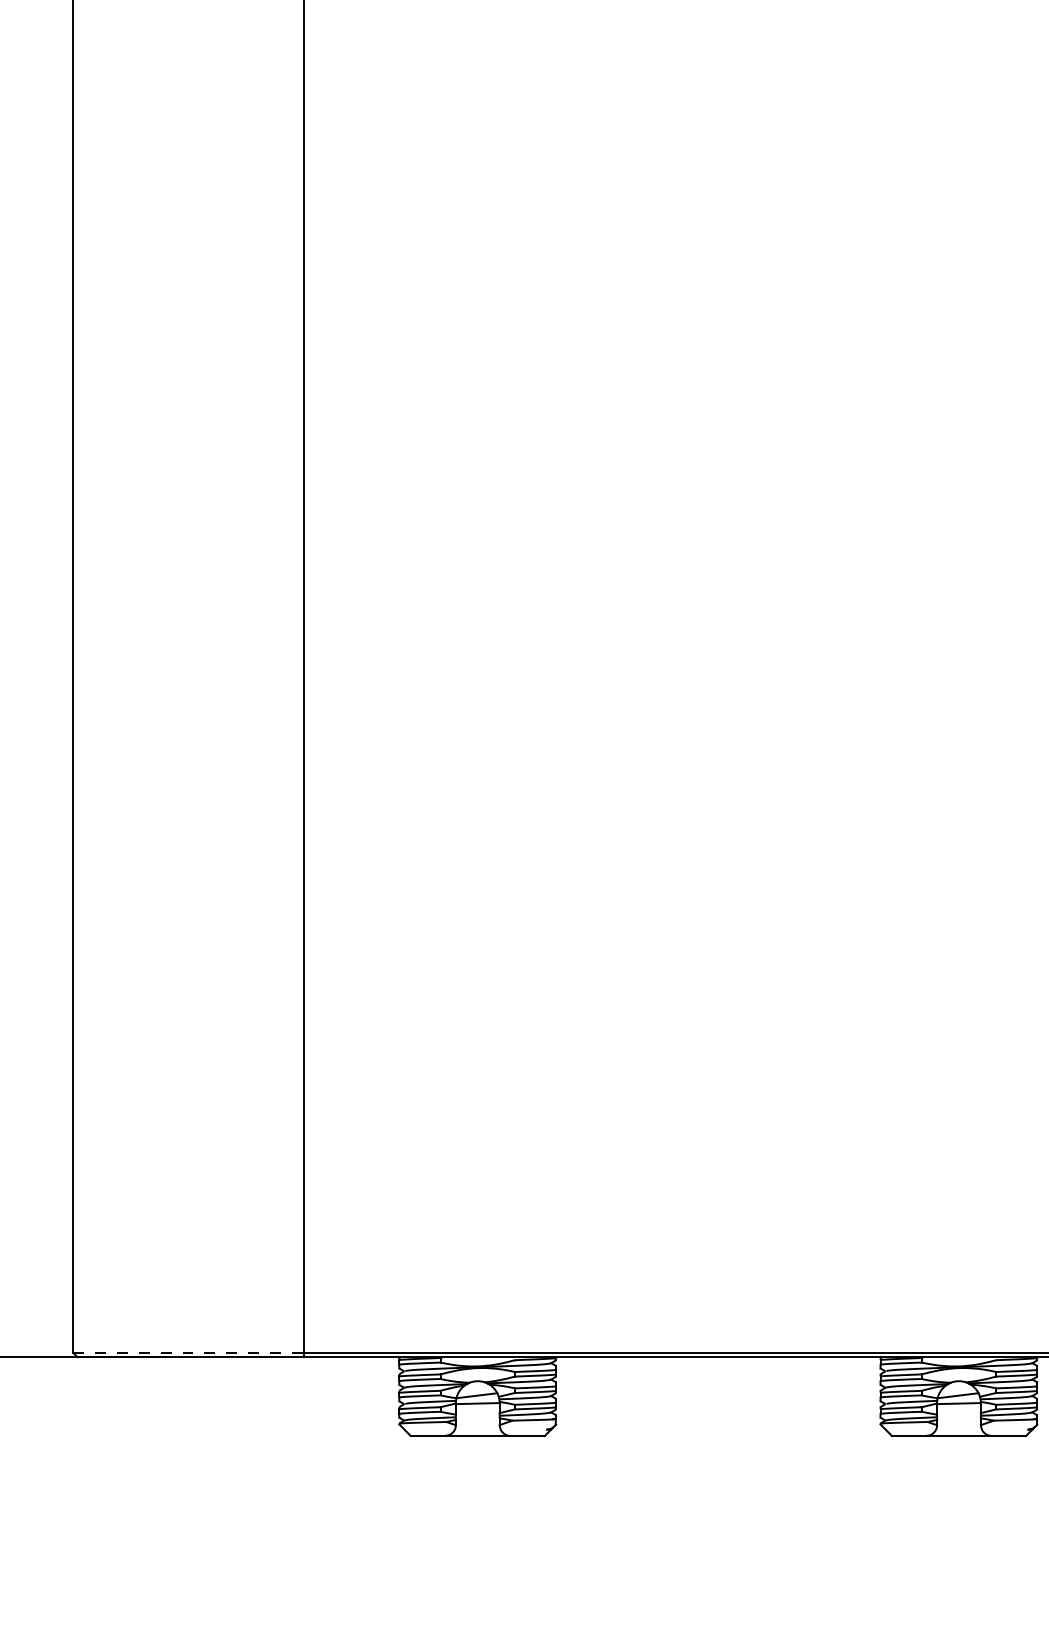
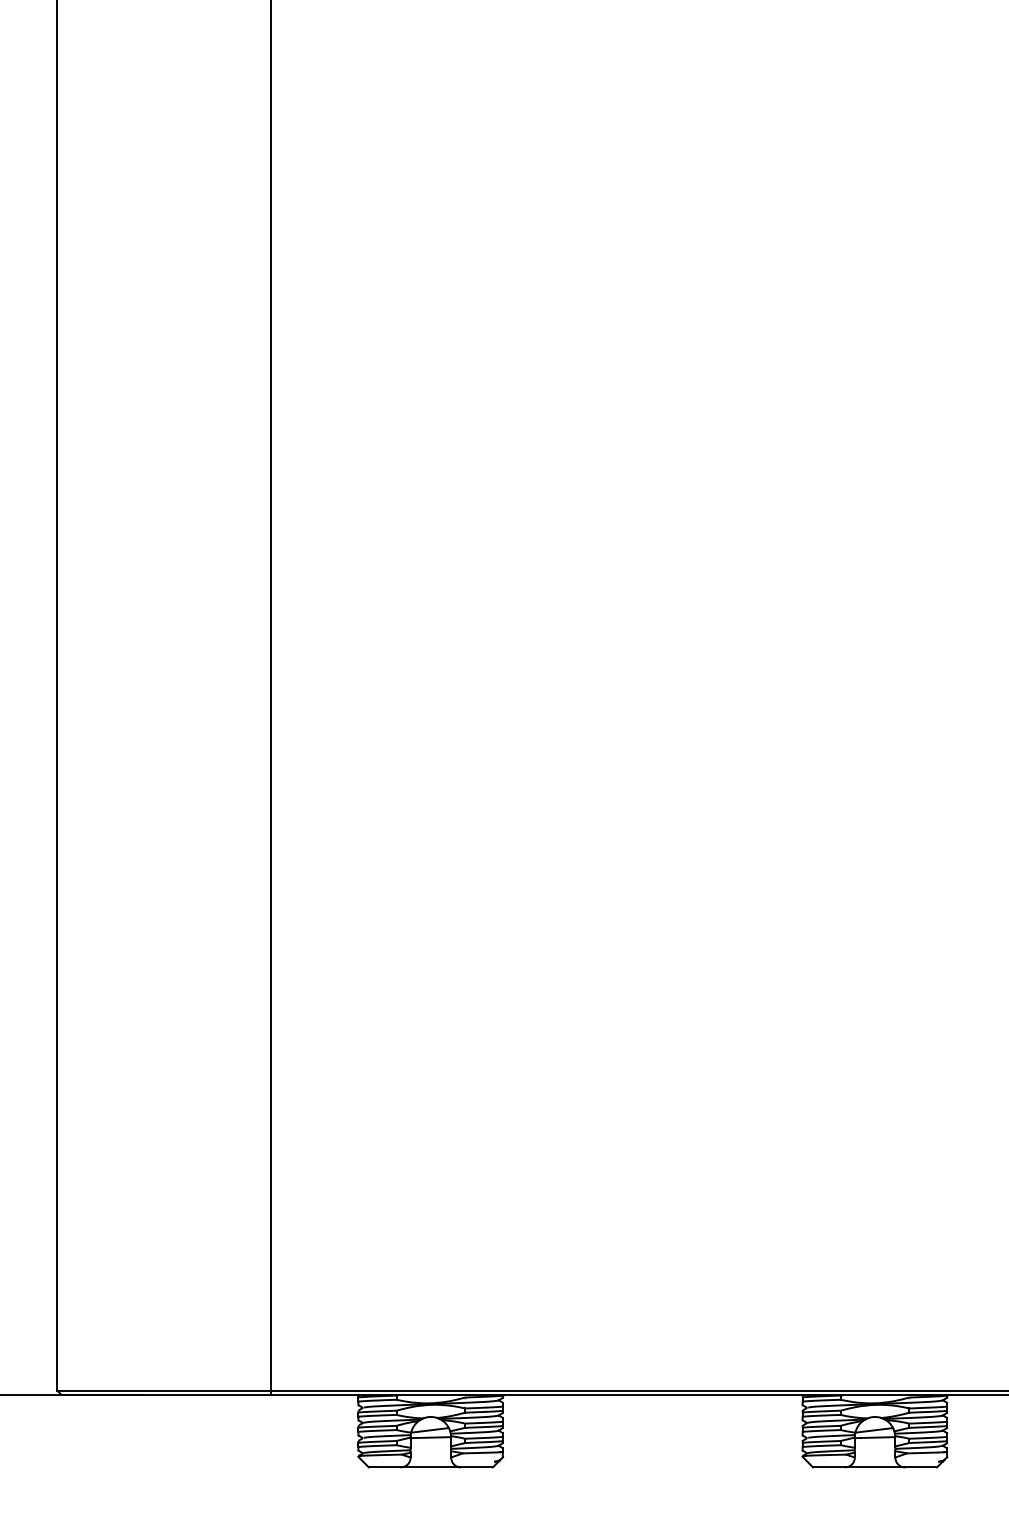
line: (189, 1352) -> (164, 1390), dashed -> solid

